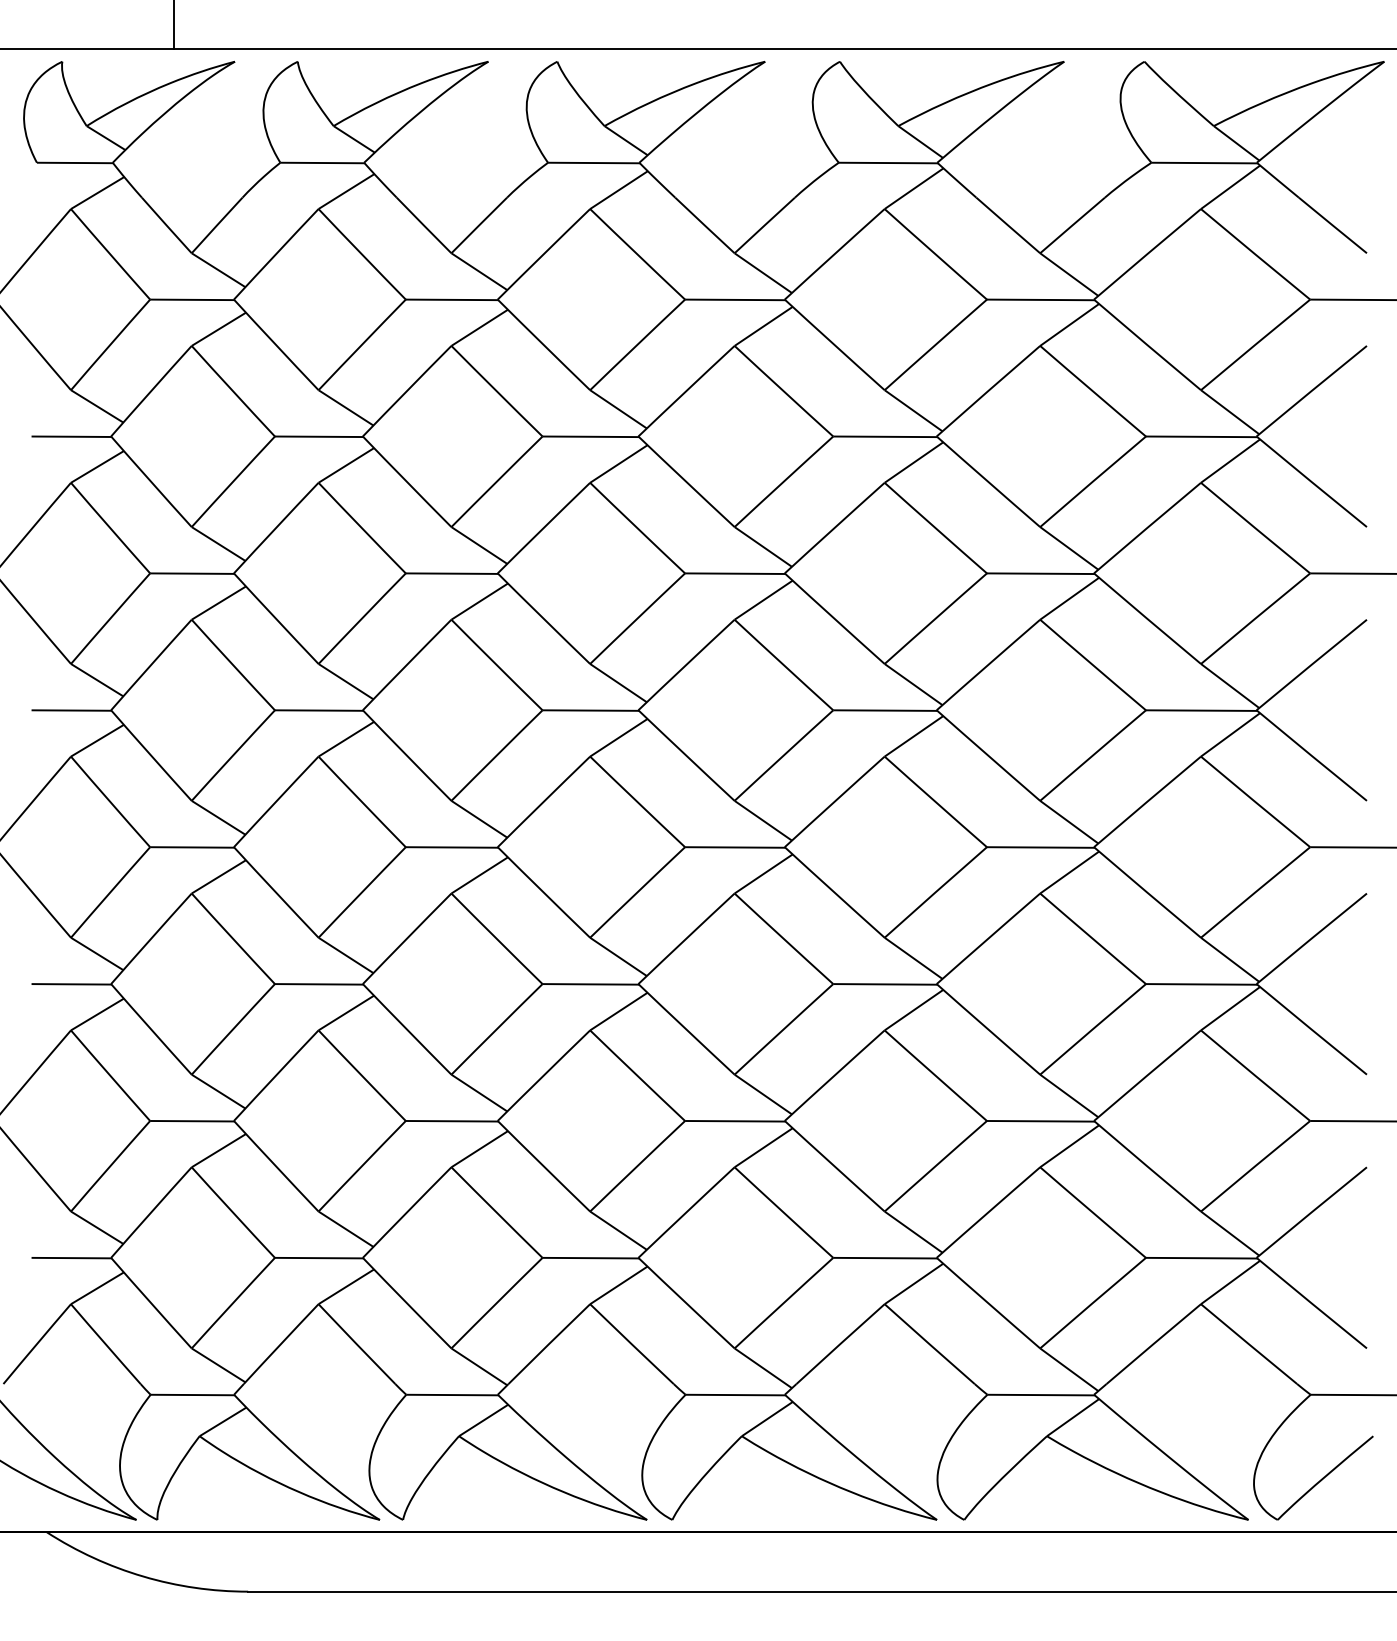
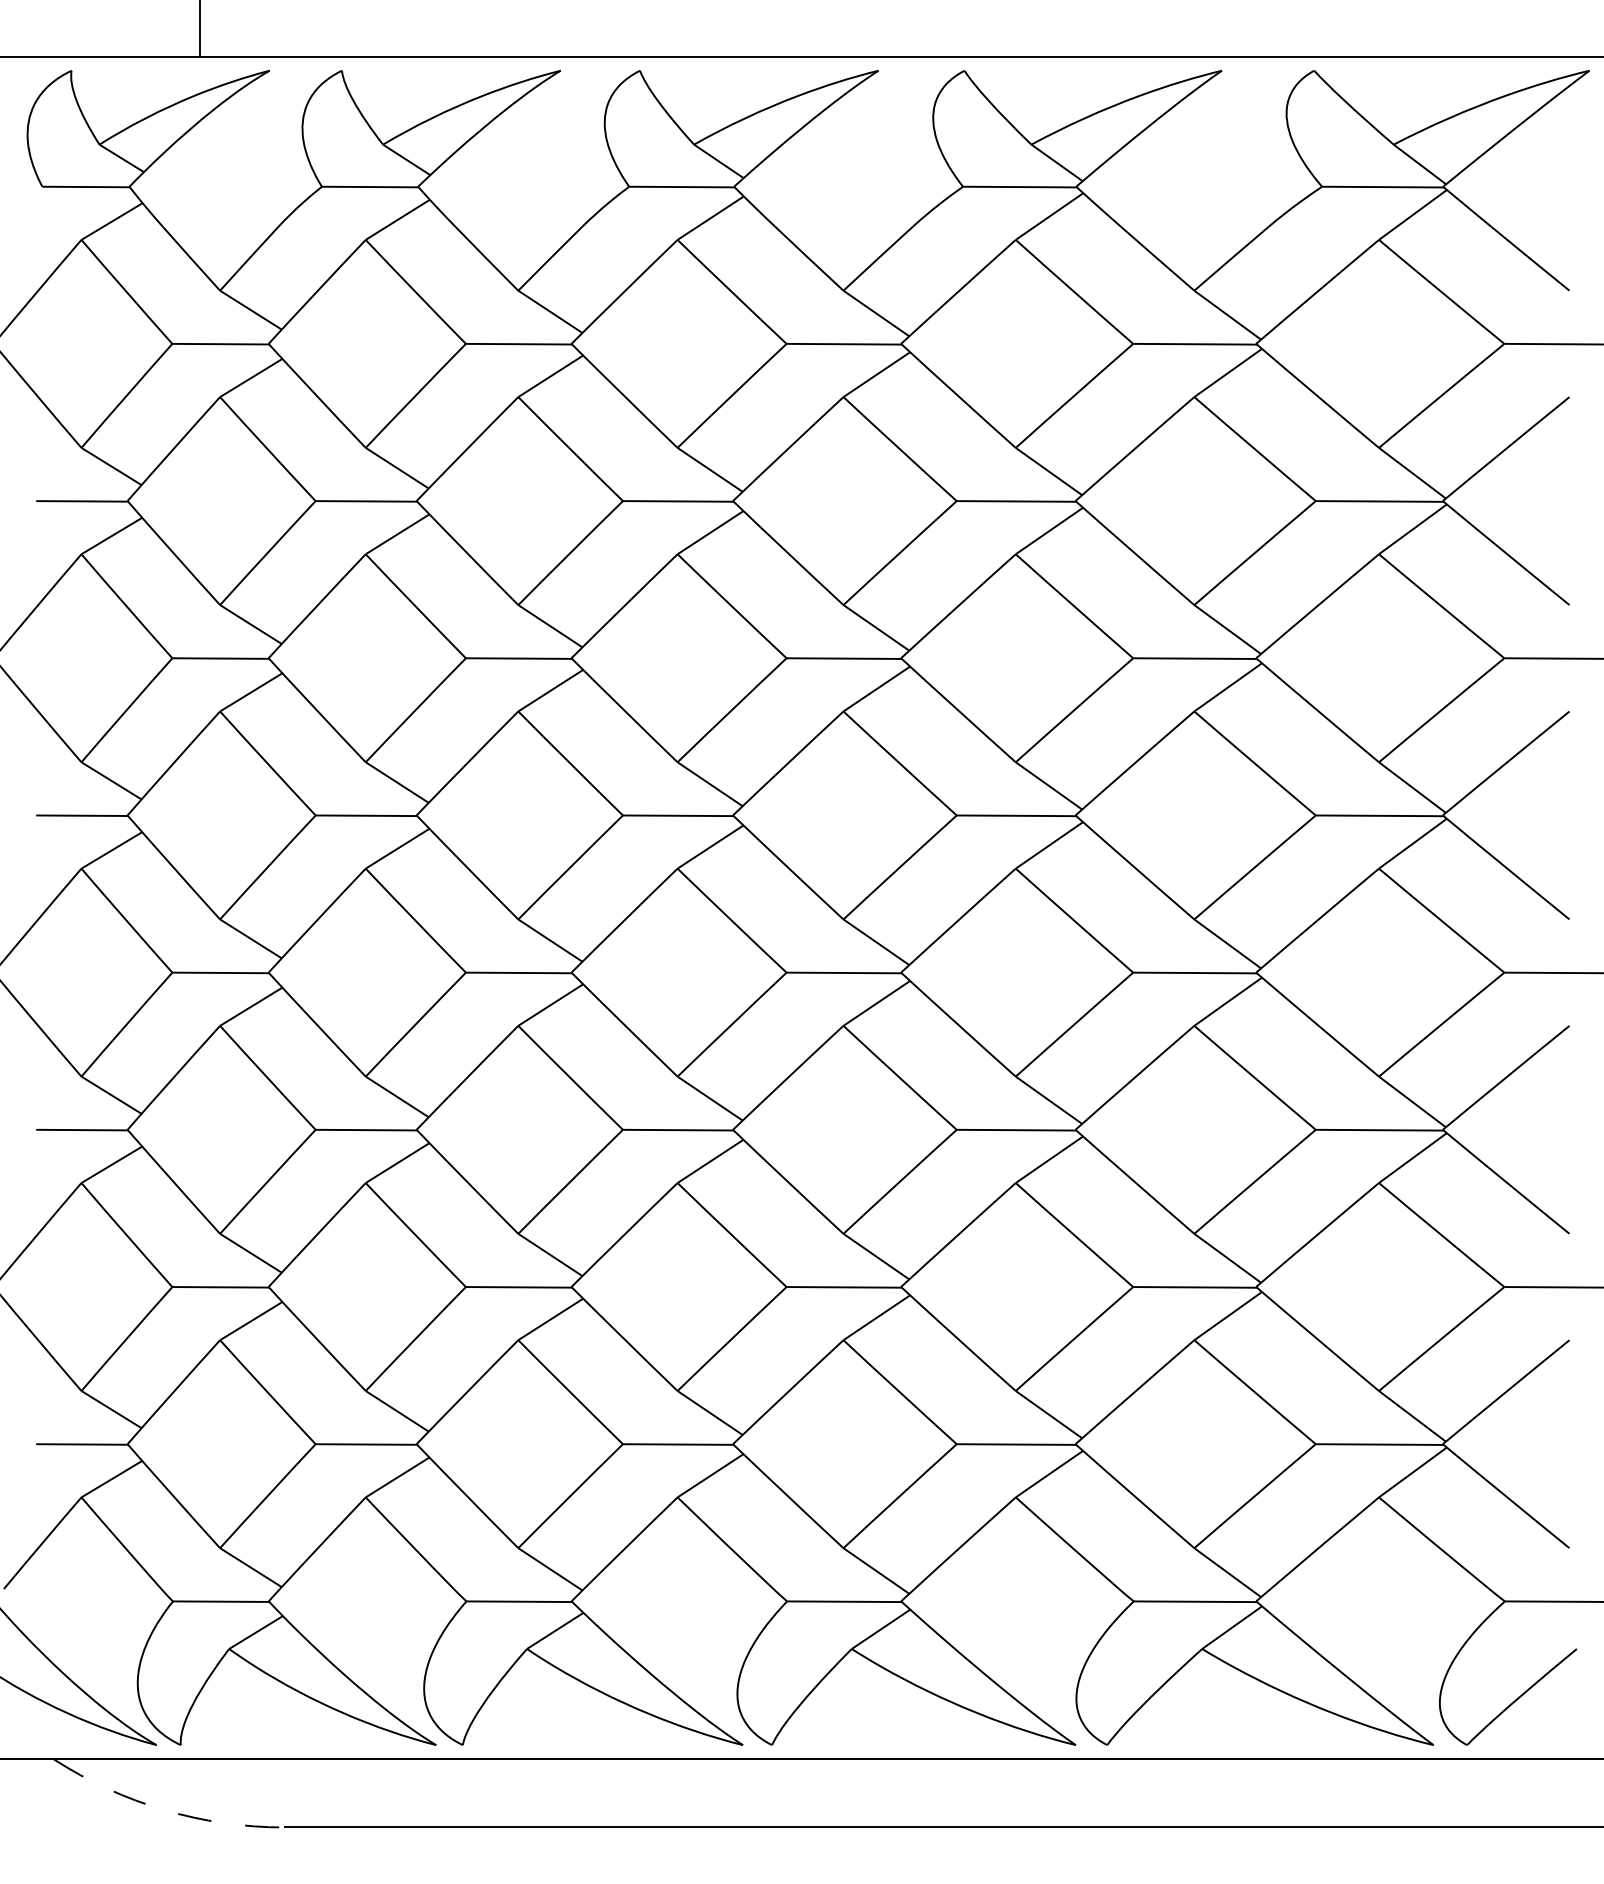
arc: (143, 1576) -> (164, 1810), solid -> dashed

